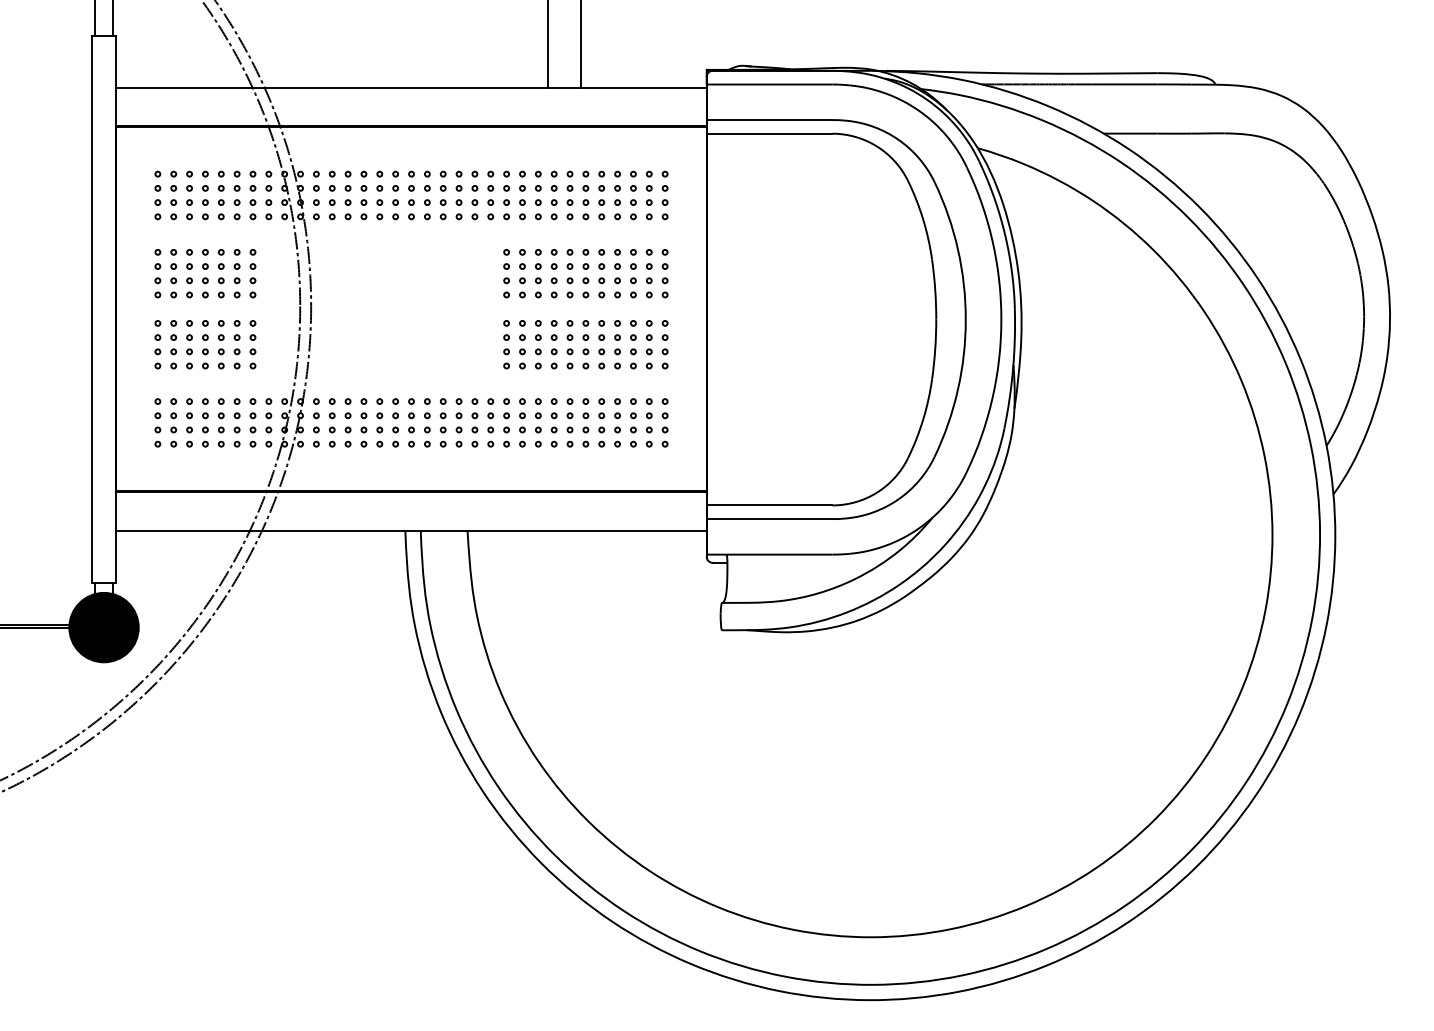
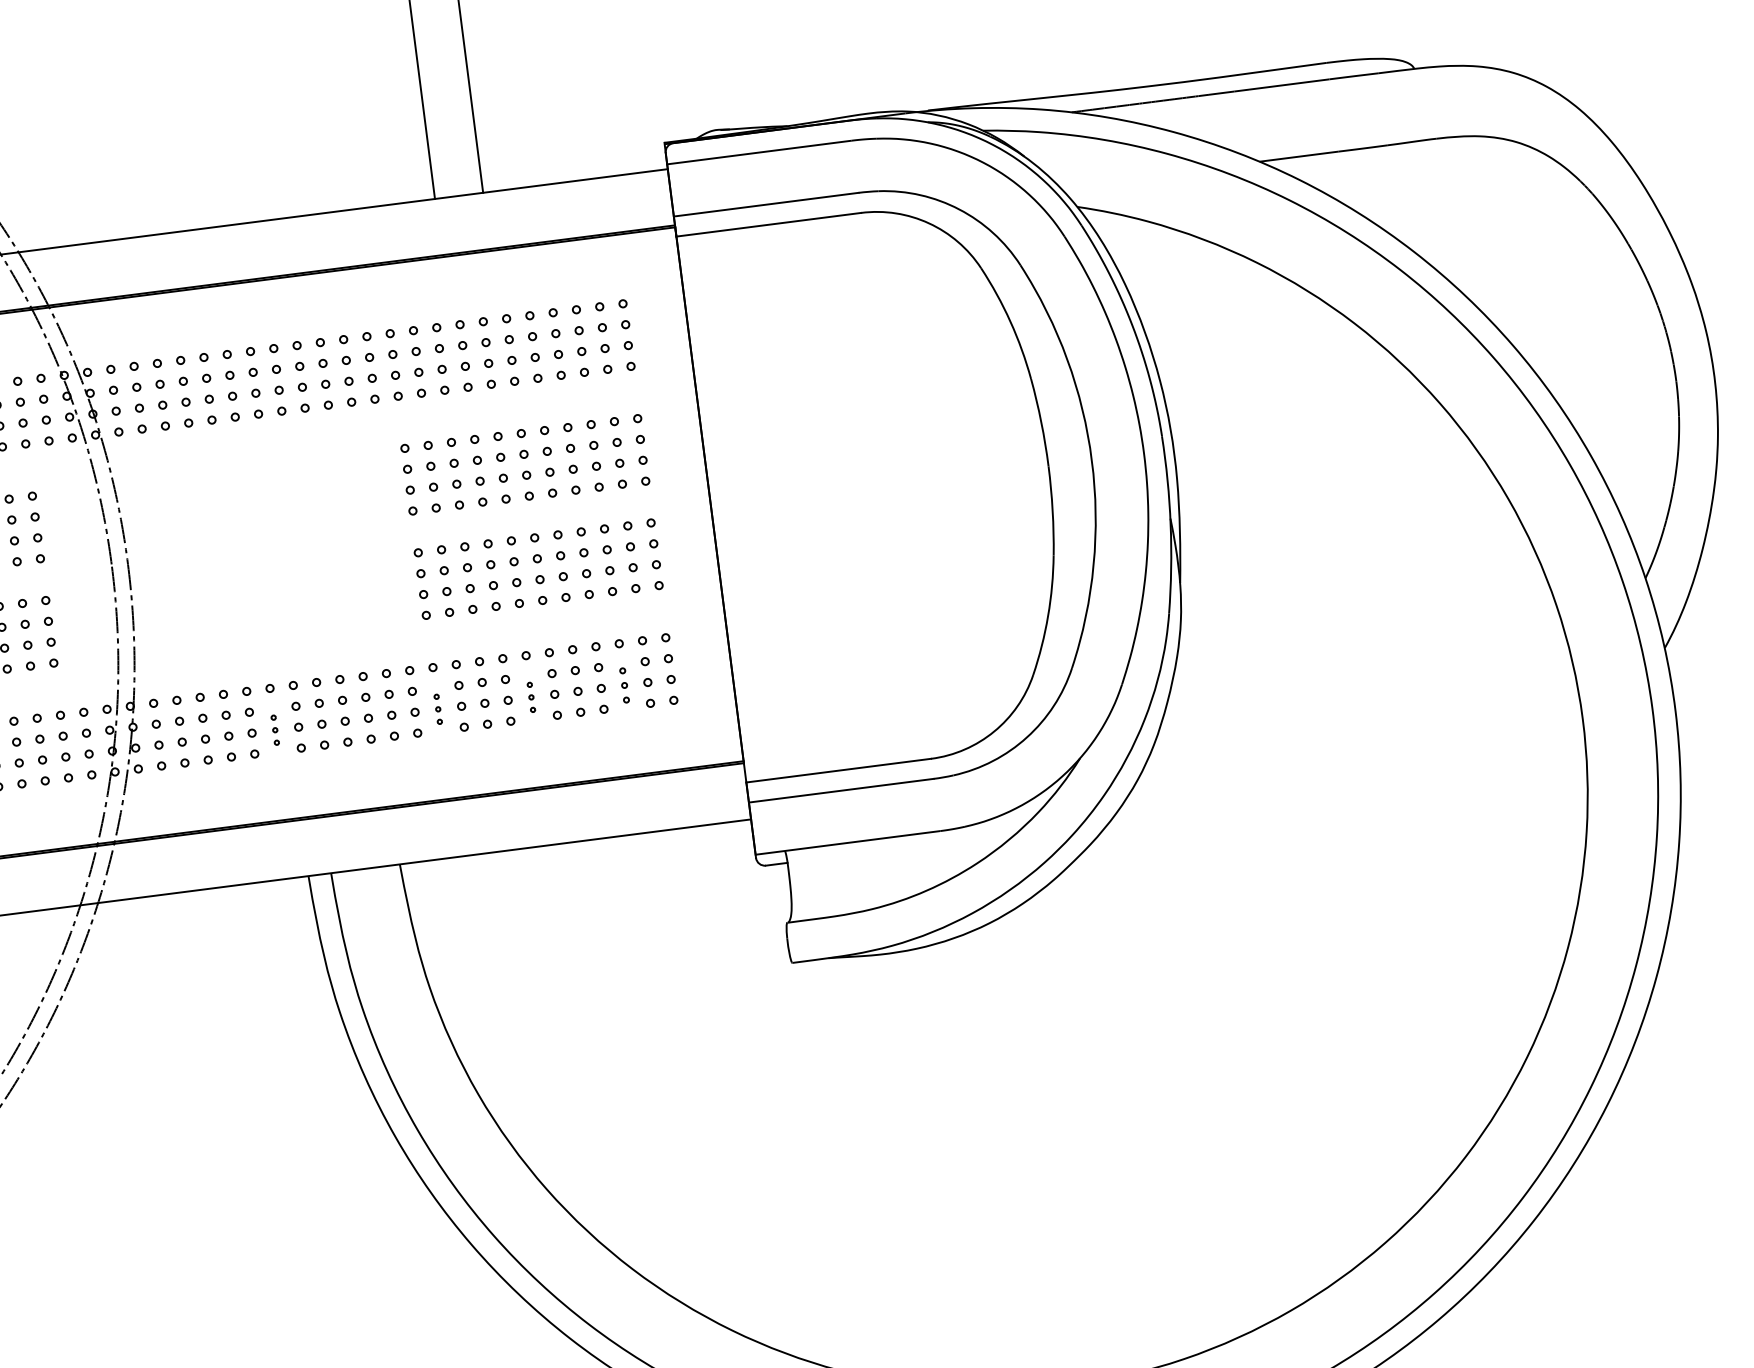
part: (395, 429) -> (275, 729), size x0.6
part: (506, 429) -> (438, 708), size x0.6
part: (569, 429) -> (530, 696), size x0.6
part: (633, 429) -> (624, 684), size x0.7

